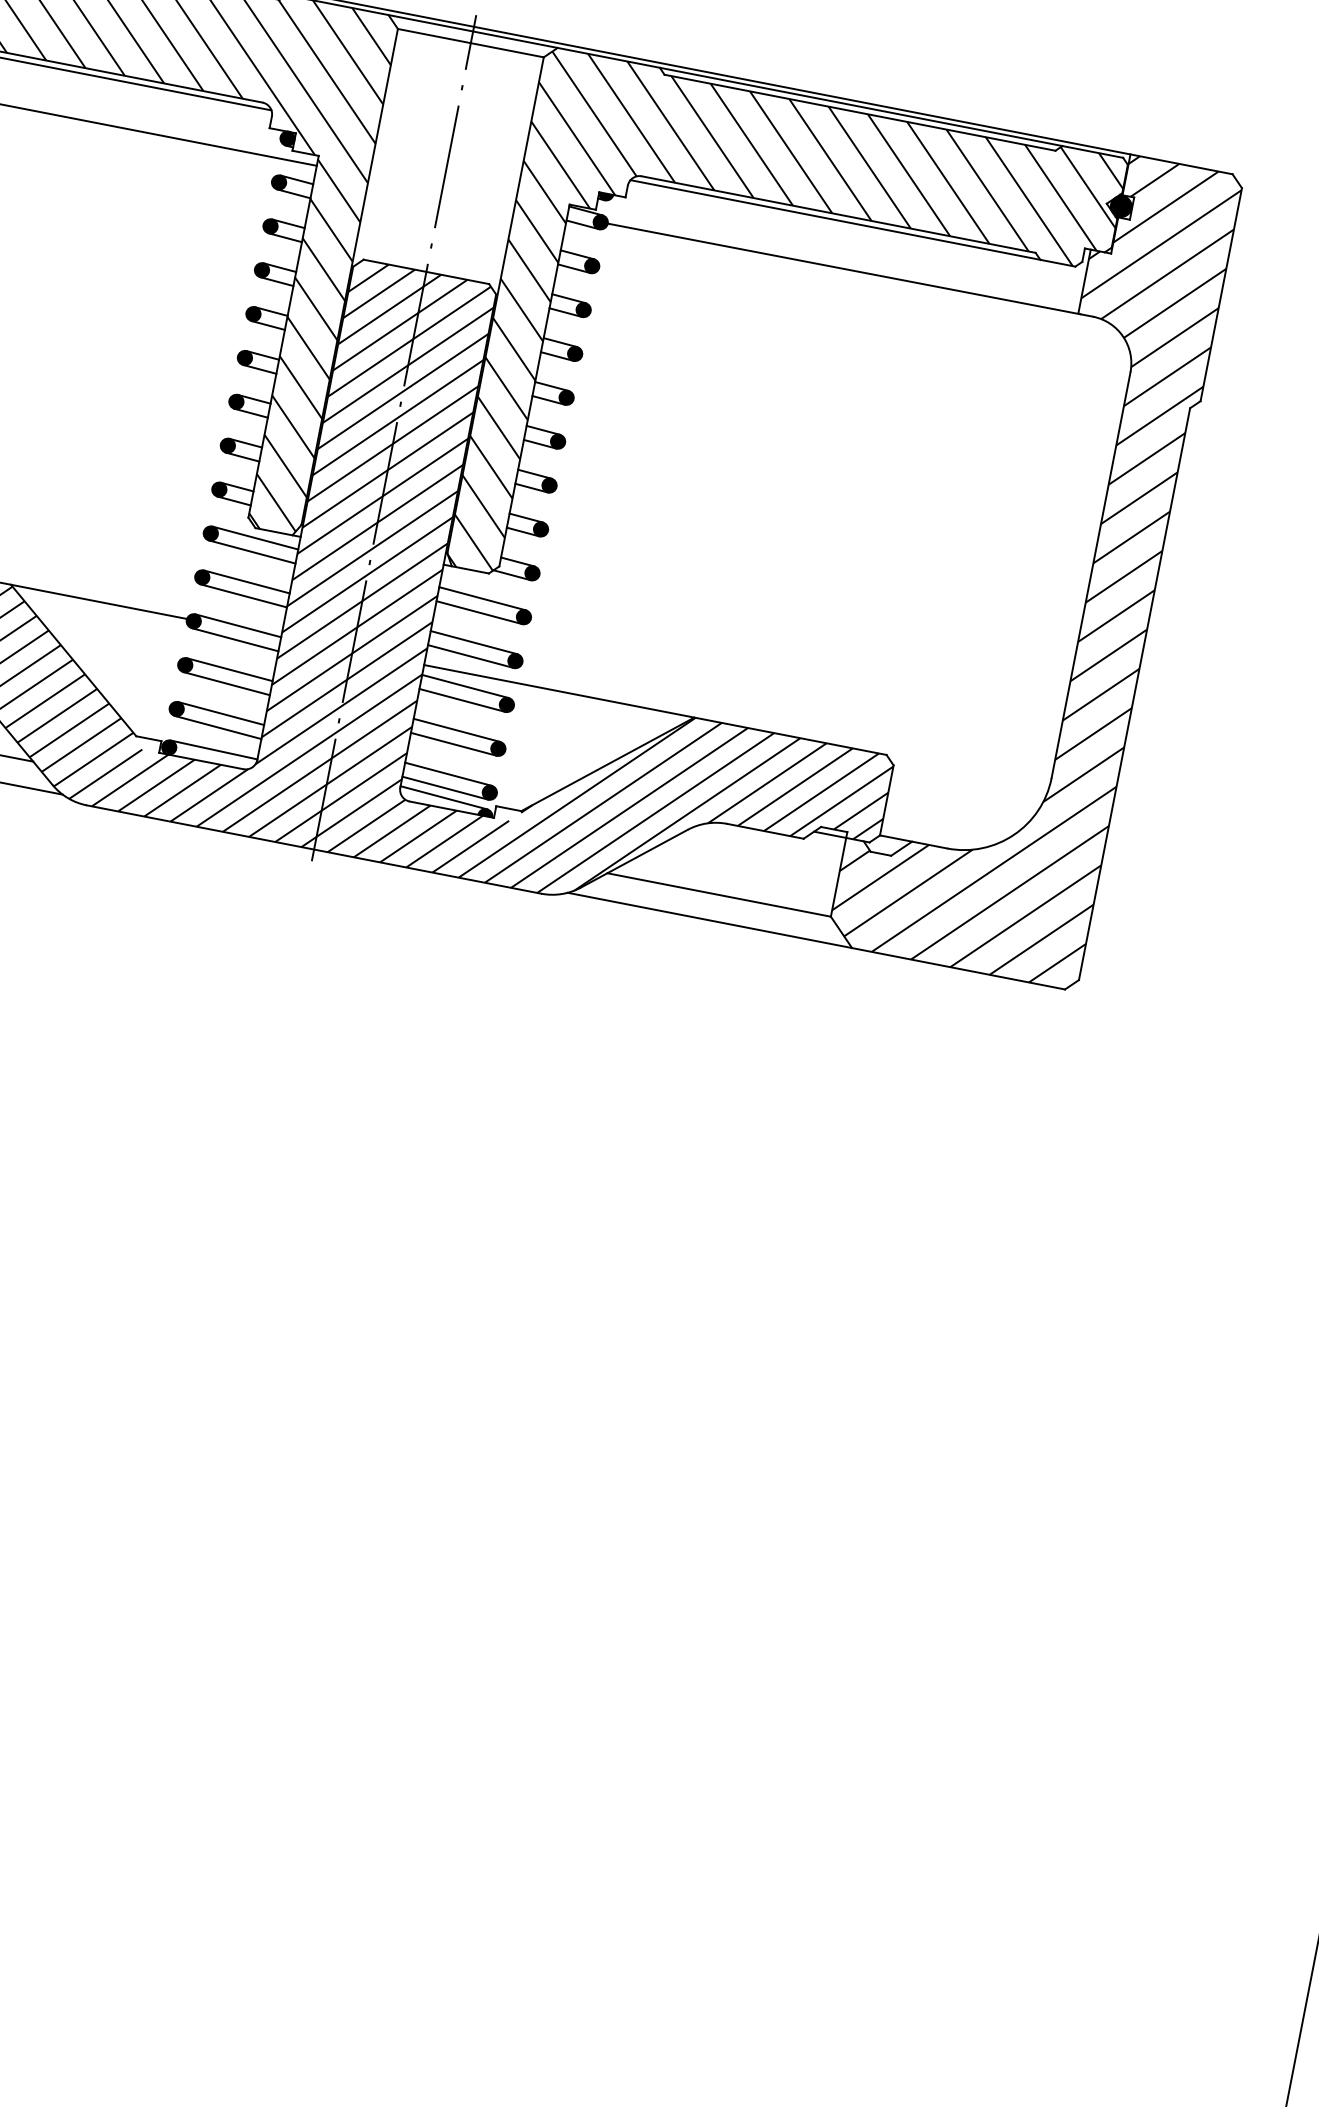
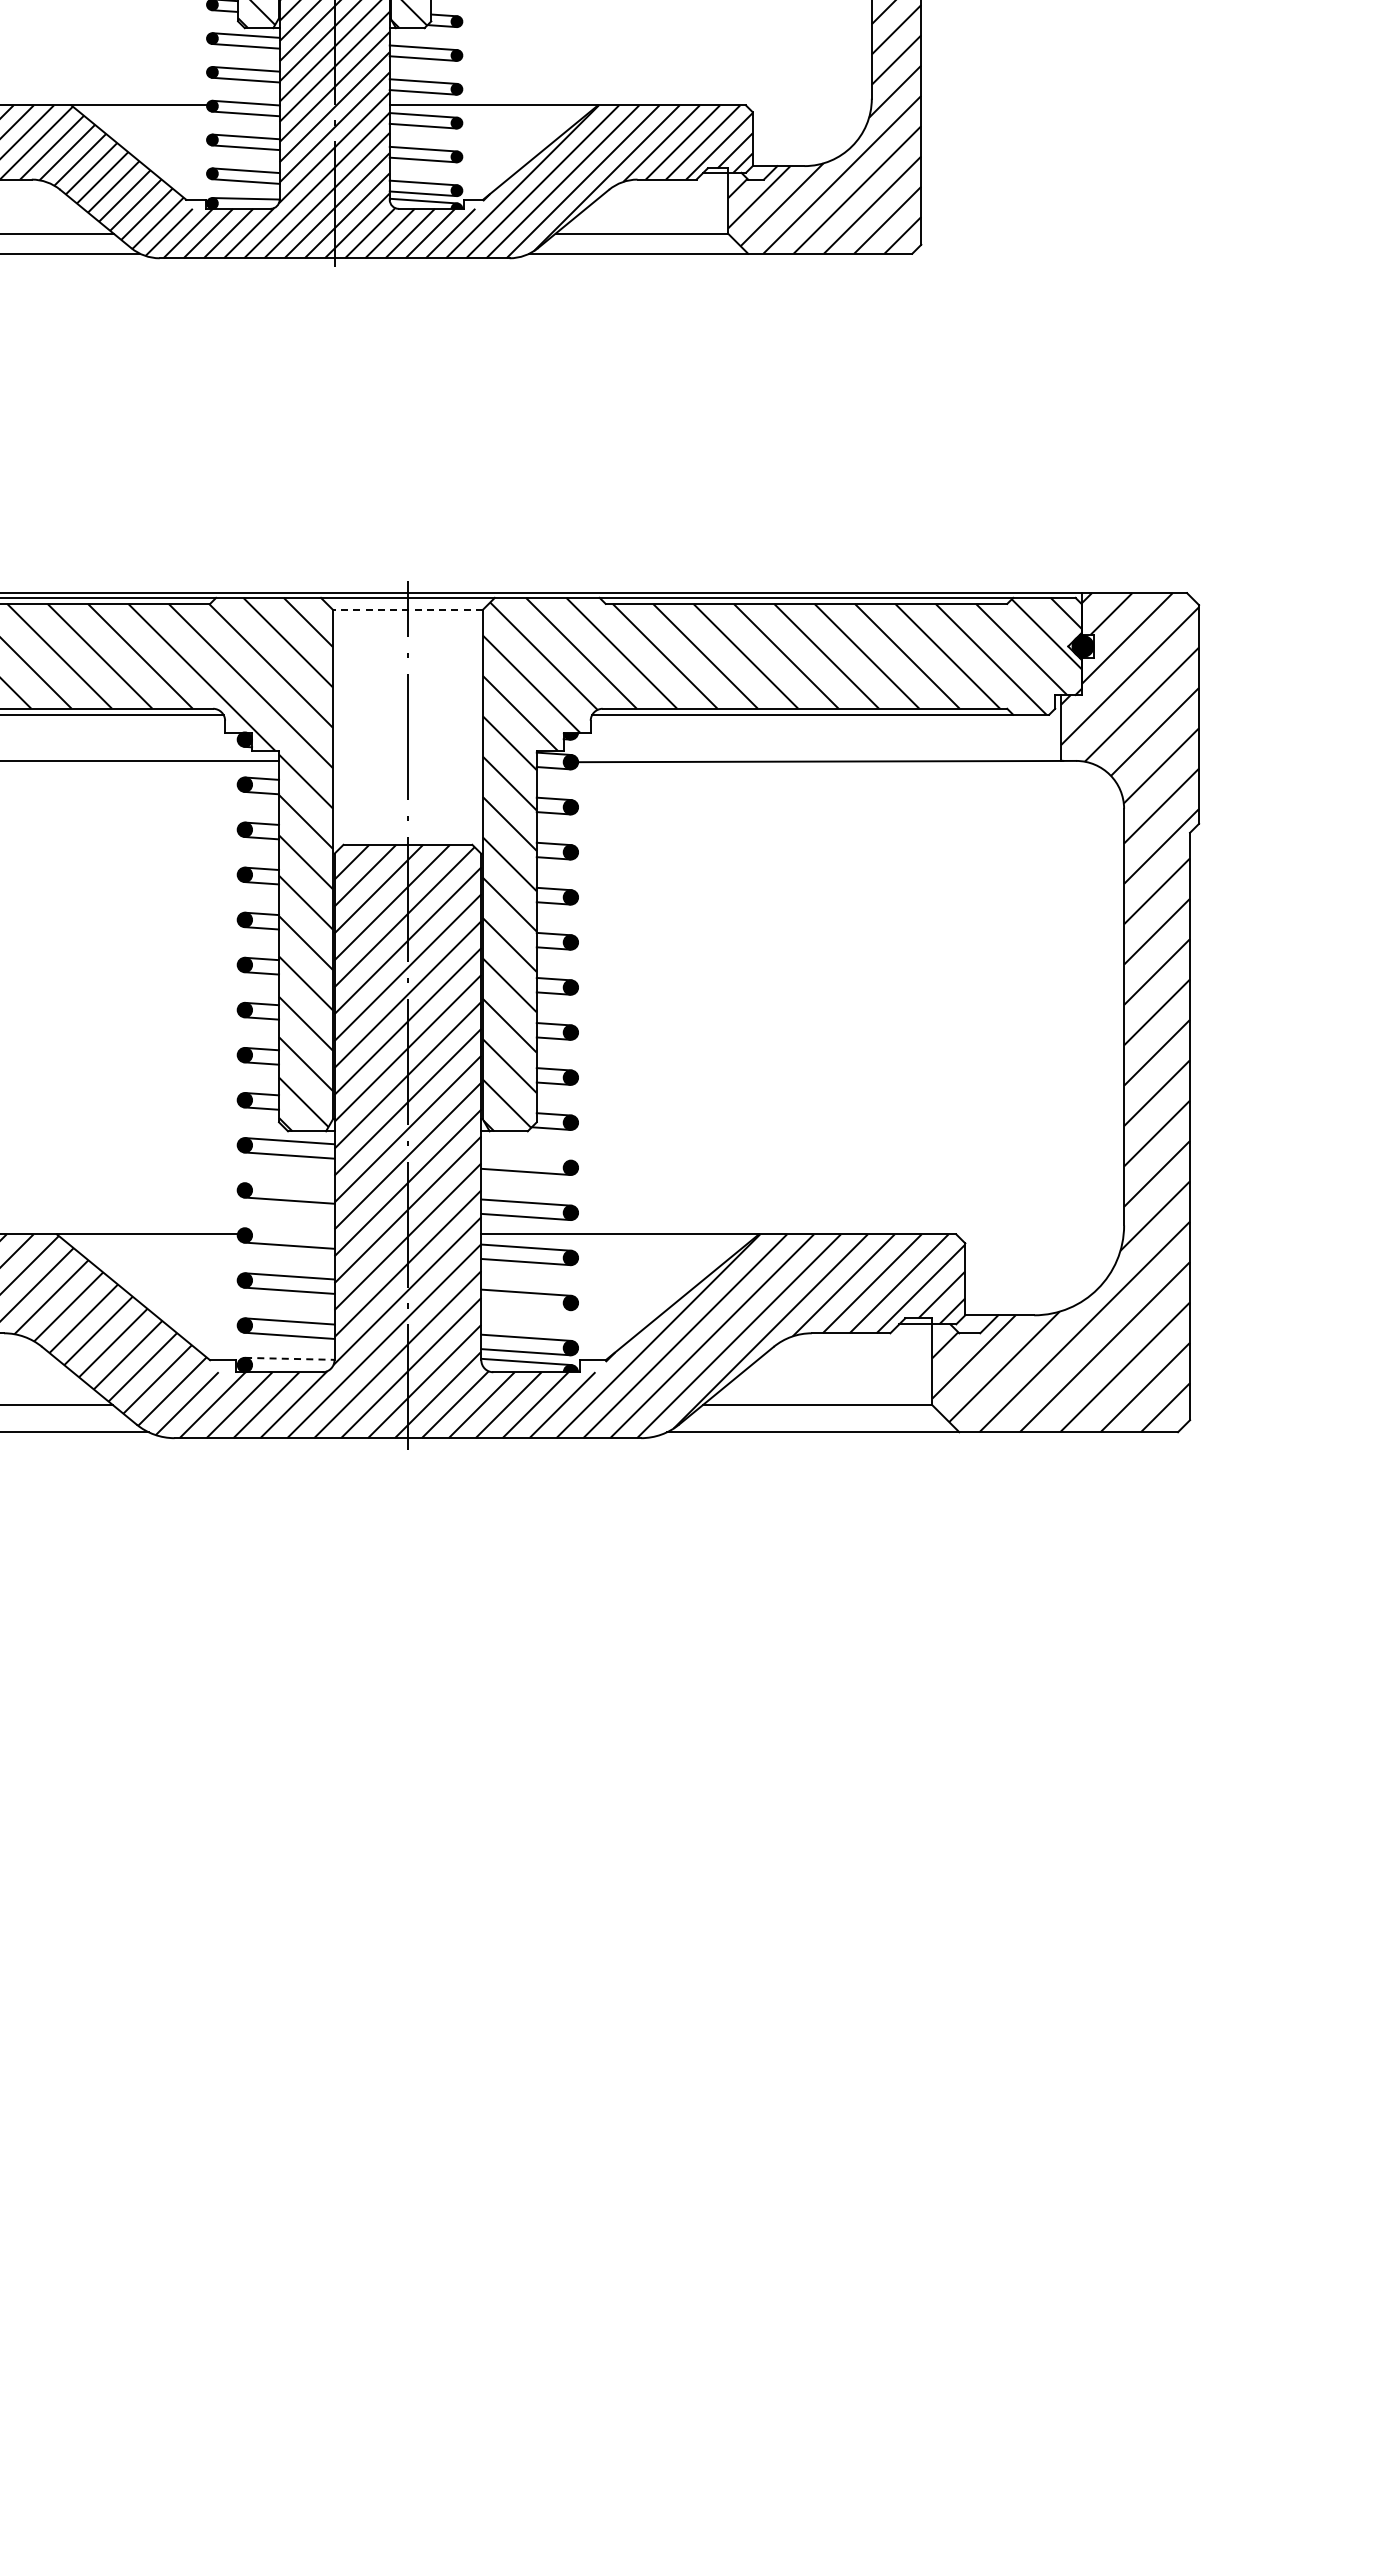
line: (470, 42) -> (407, 609), solid -> dashed
line: (246, 582) -> (289, 1186), removed
line: (482, 598) -> (526, 1157), removed
line: (237, 625) -> (289, 1231), removed
line: (453, 744) -> (525, 1307), removed
line: (213, 749) -> (289, 1358), solid -> dashed

